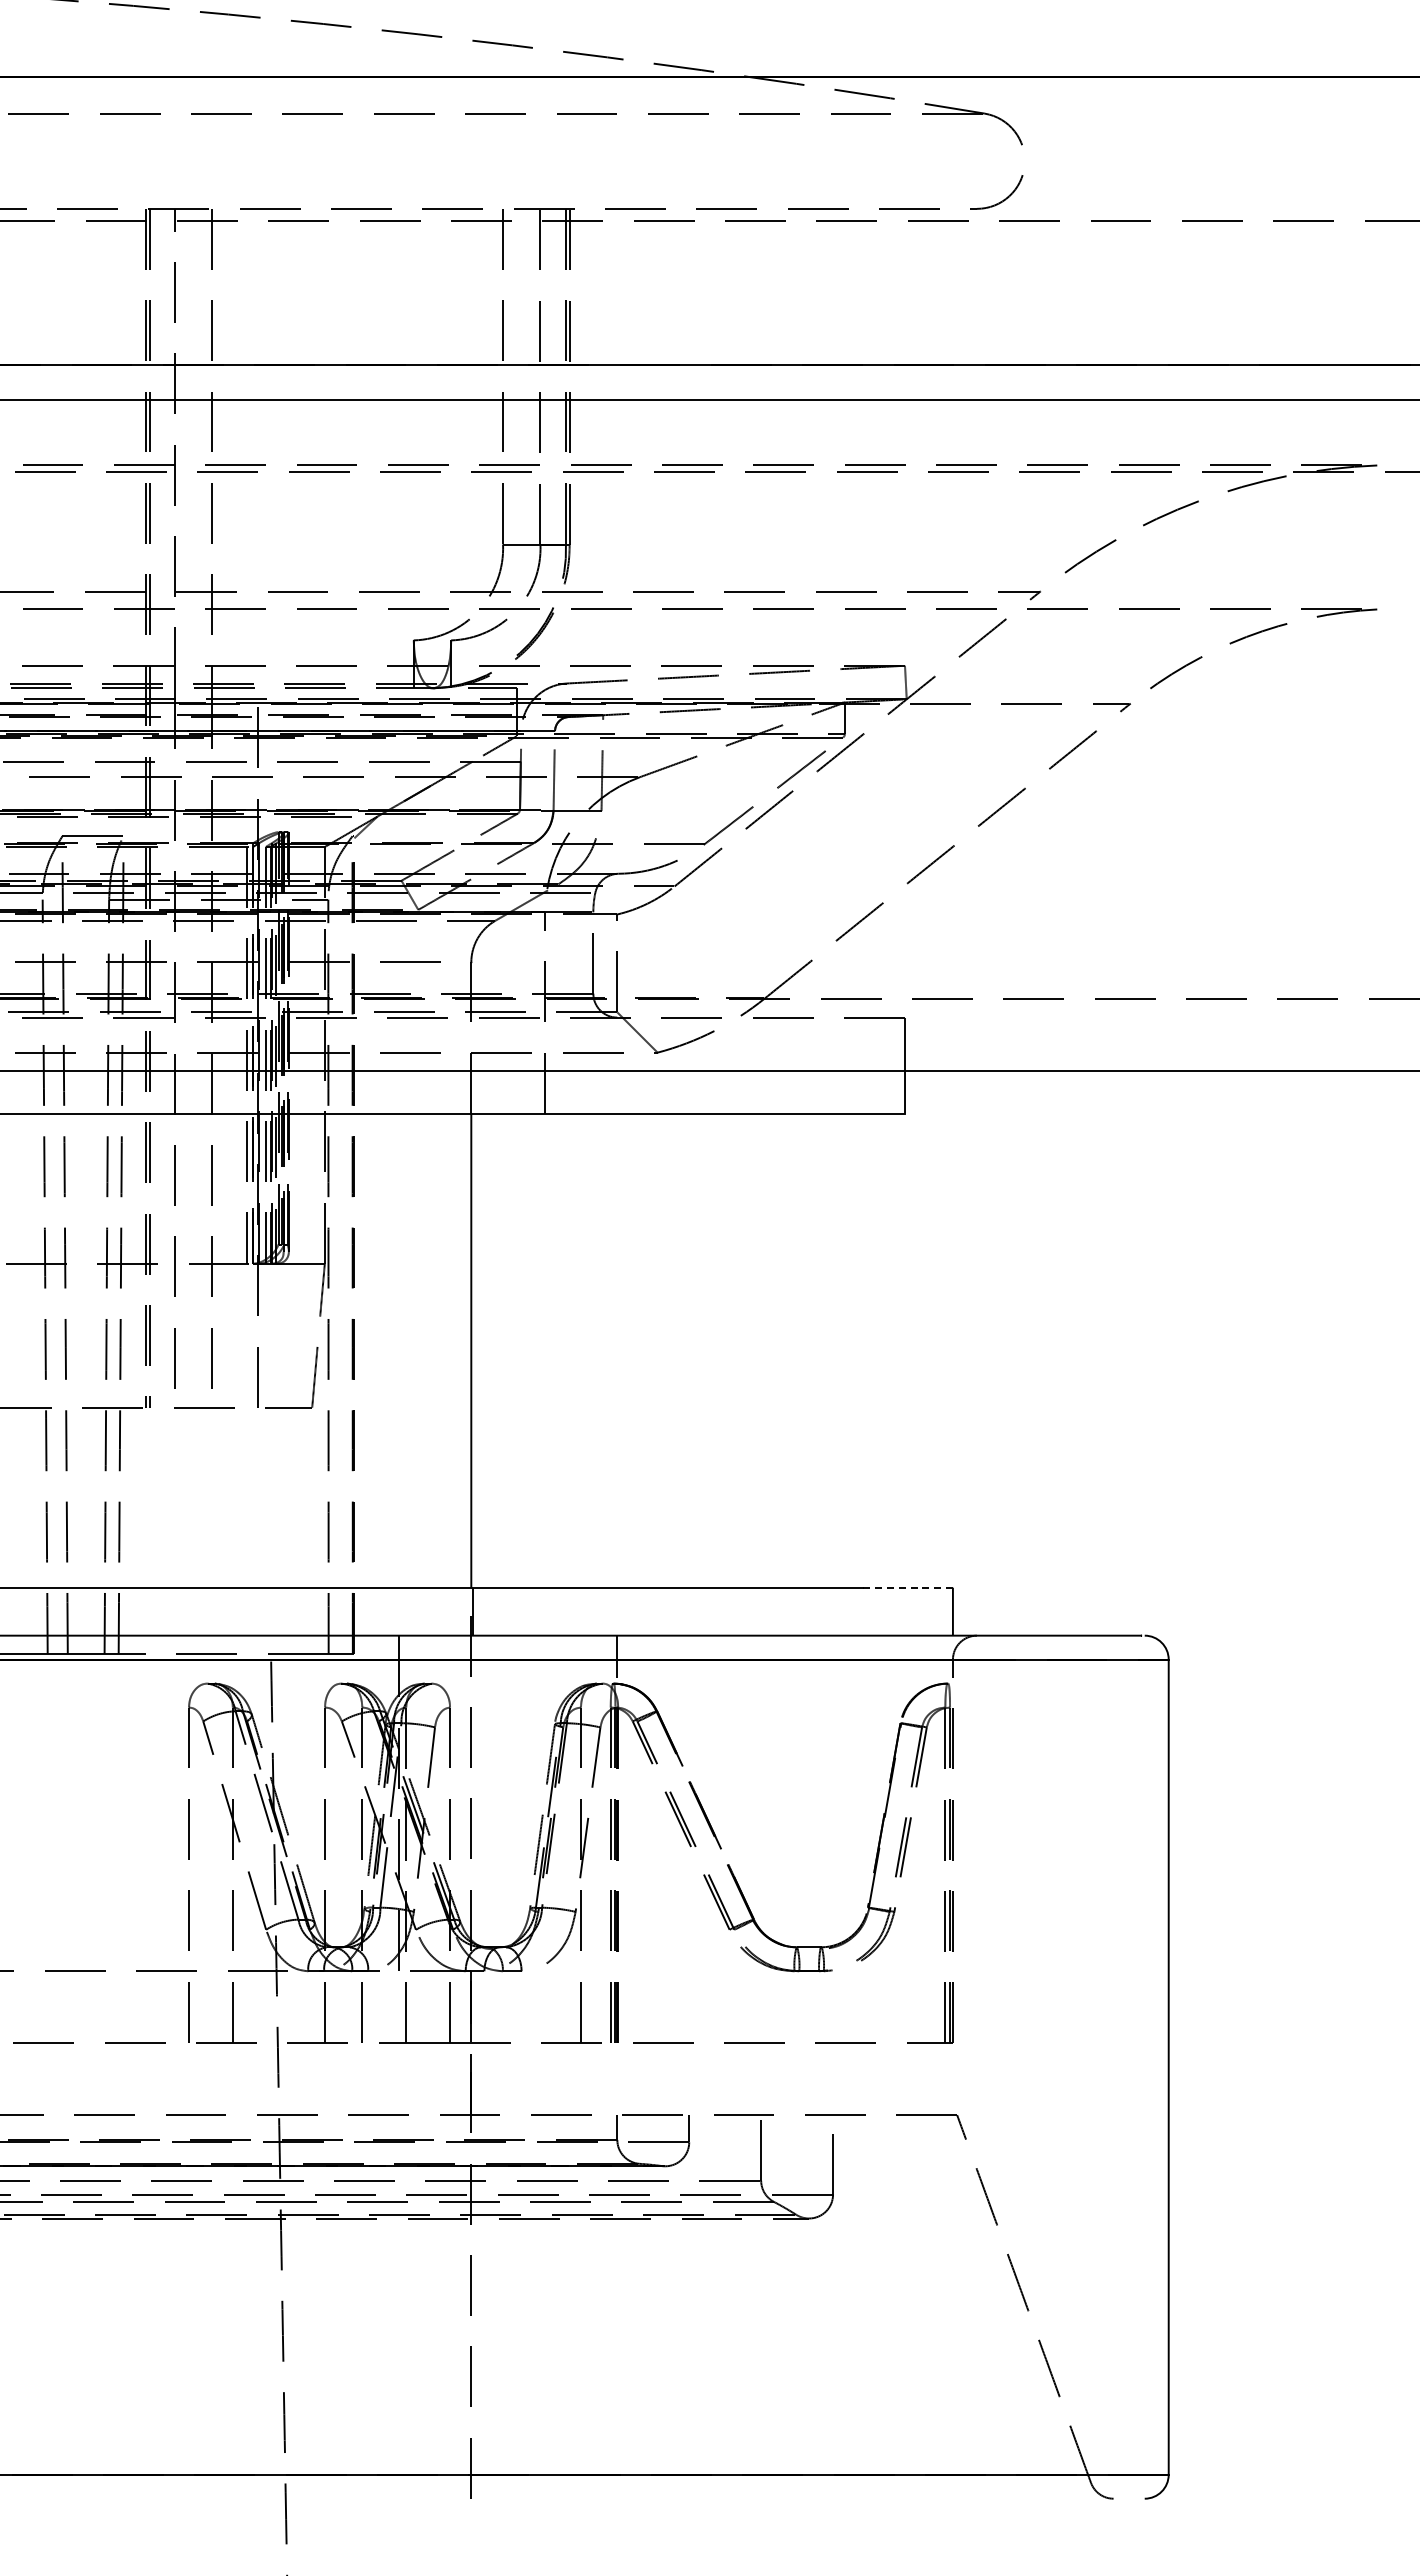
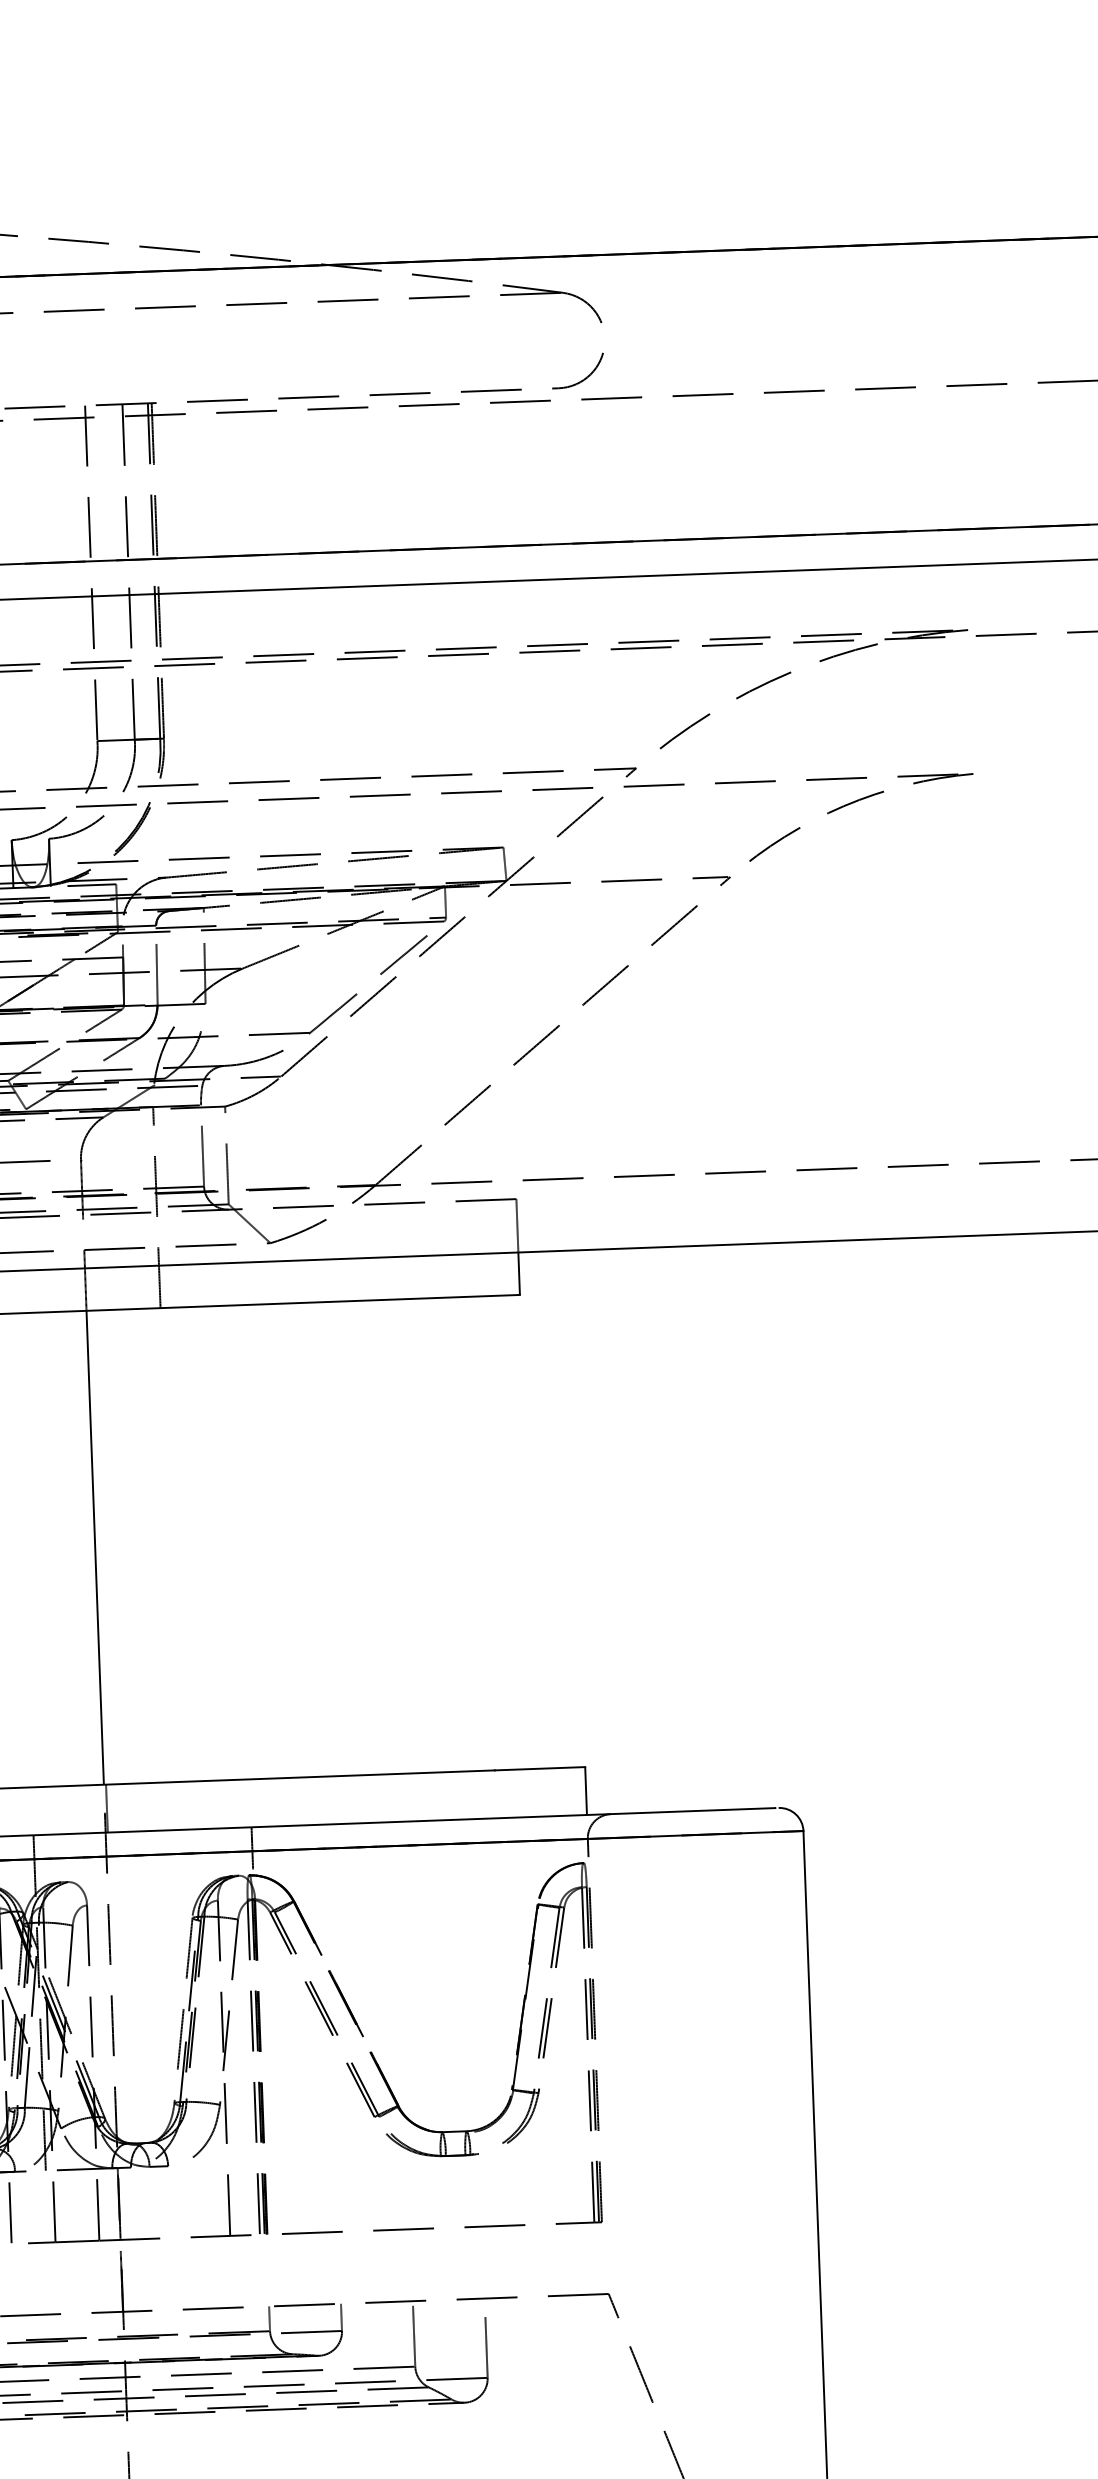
line: (907, 1587) -> (539, 1768), dashed -> solid

